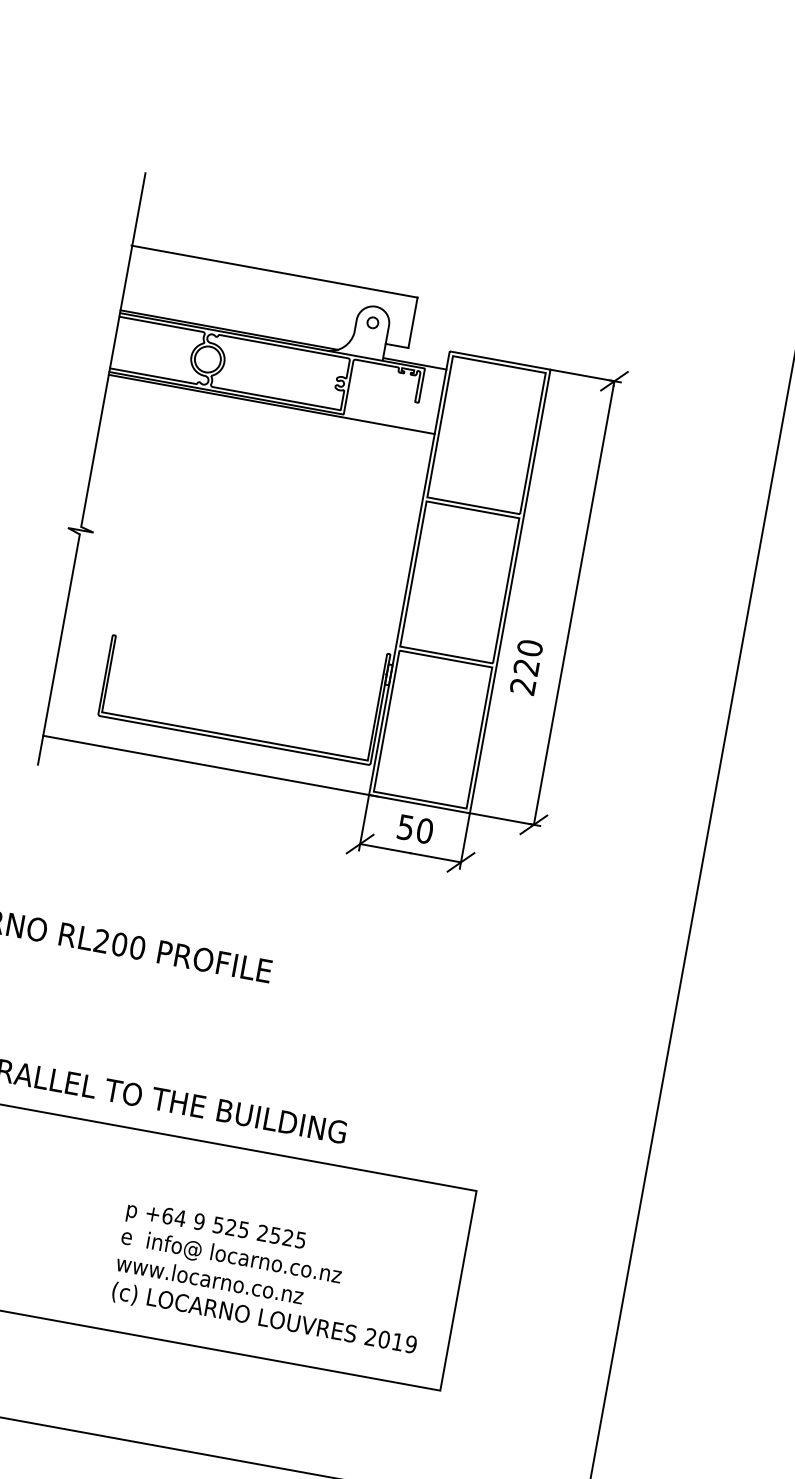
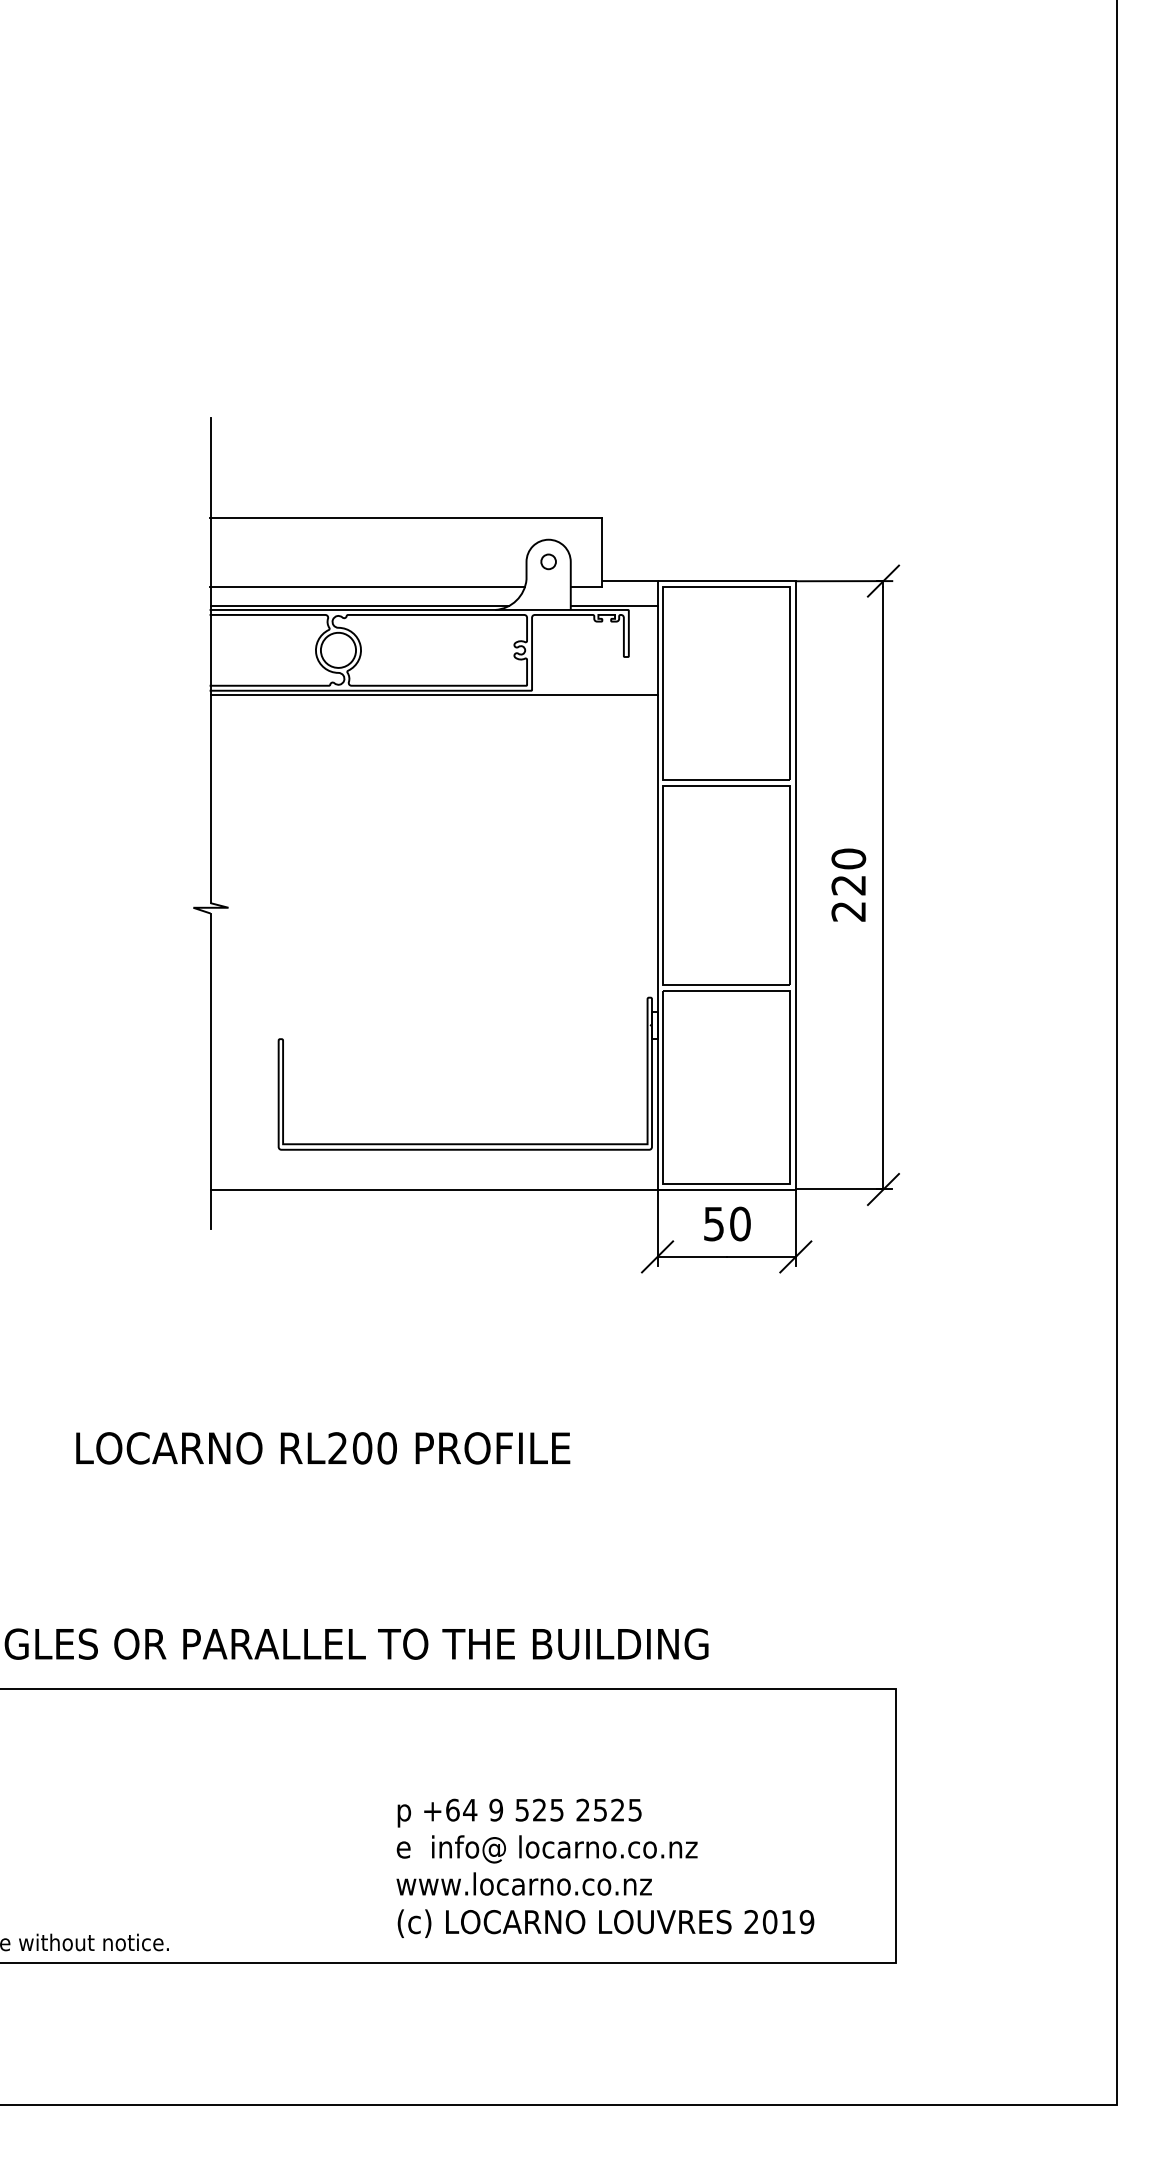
line: (237, 316) -> (367, 586), added
line: (429, 347) -> (629, 581), added
text: (526, 666) -> (848, 884), moved
text: (271, 1278) -> (605, 1867), moved

